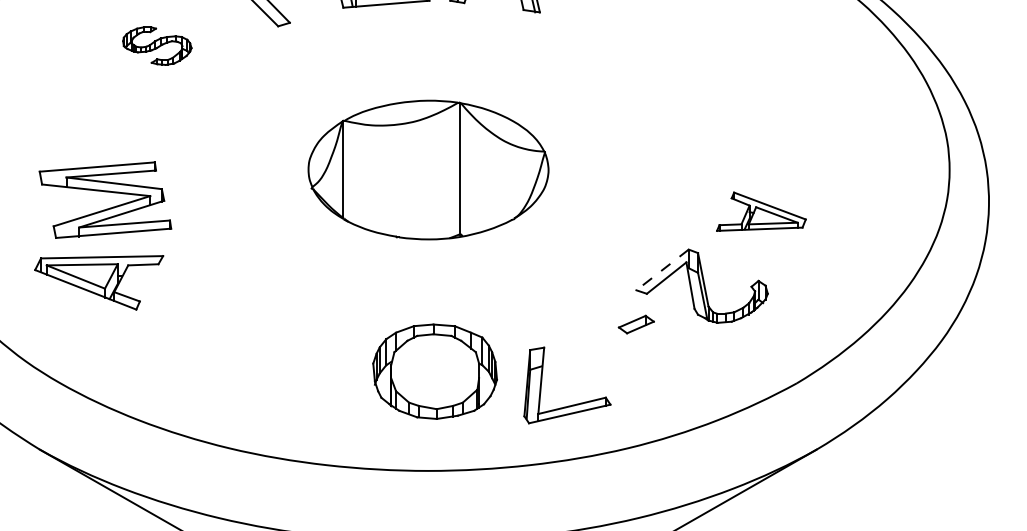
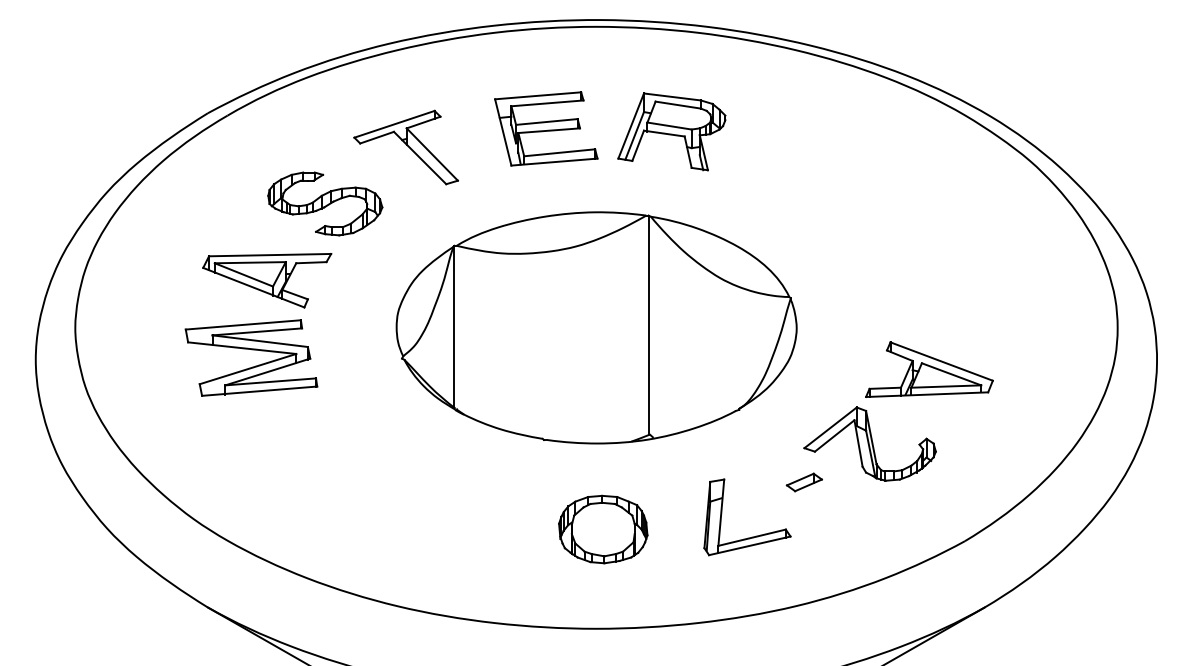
part: (157, 45) -> (325, 203), size x1.67
part: (428, 169) -> (596, 327), size x1.67
part: (105, 192) -> (251, 350), moved
part: (761, 211) -> (929, 369), size x1.43
line: (662, 270) -> (830, 428), dashed -> solid
part: (99, 282) -> (267, 280), moved
part: (435, 371) -> (603, 529), size x0.71
part: (572, 404) -> (752, 536), moved

